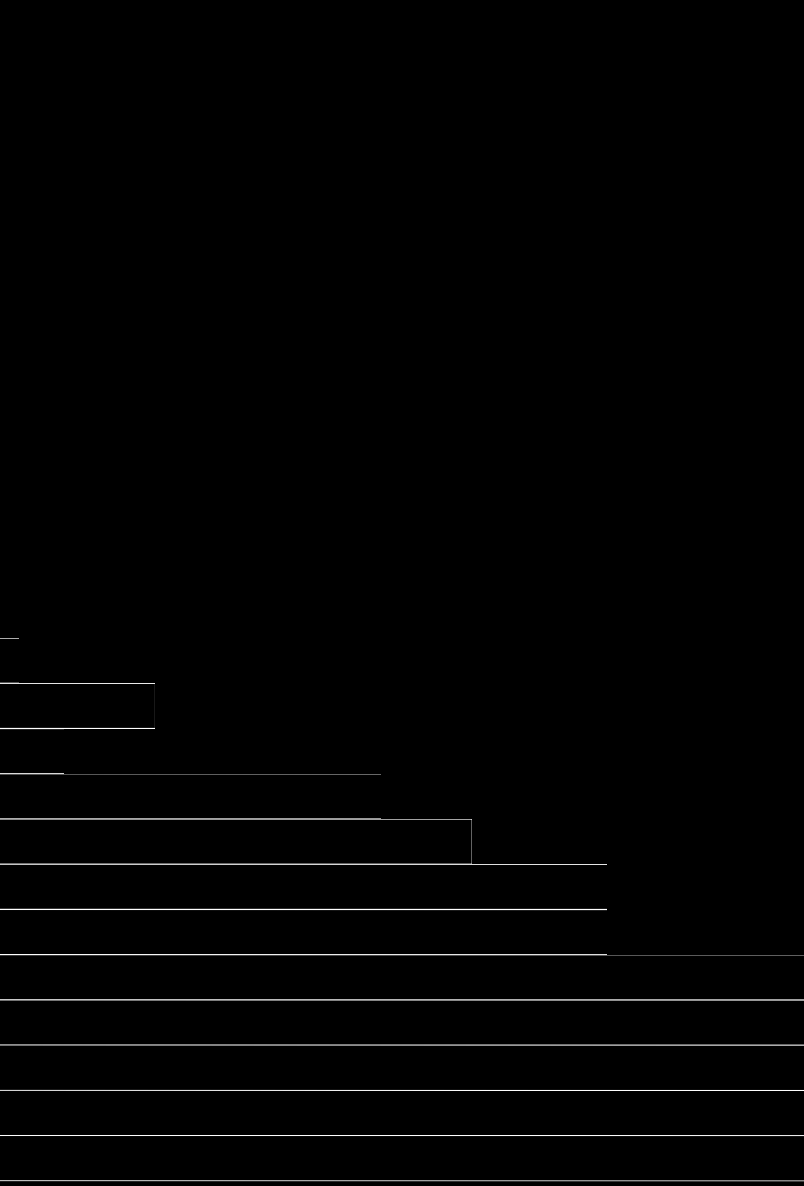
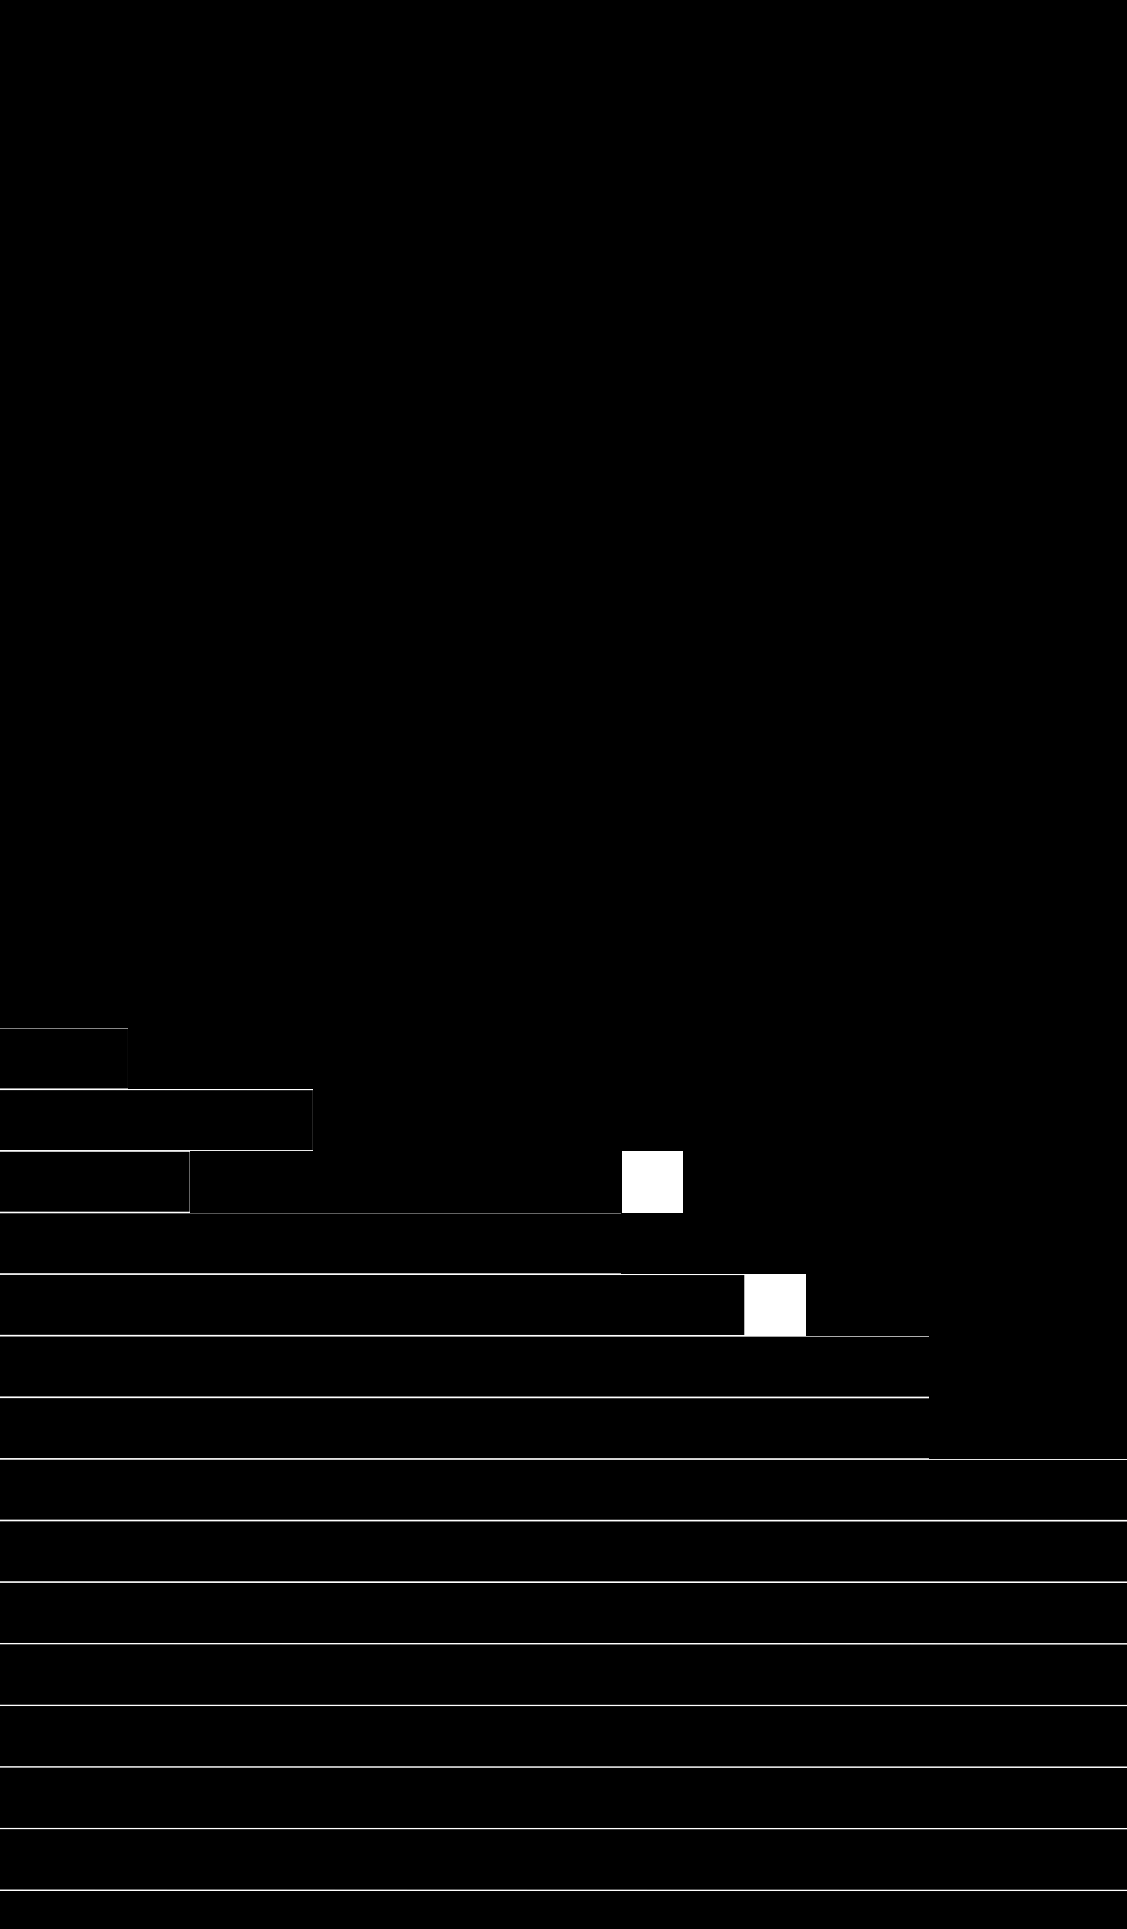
fill: (404, 750) -> (652, 1181), removed
fill: (494, 841) -> (775, 1304), removed

